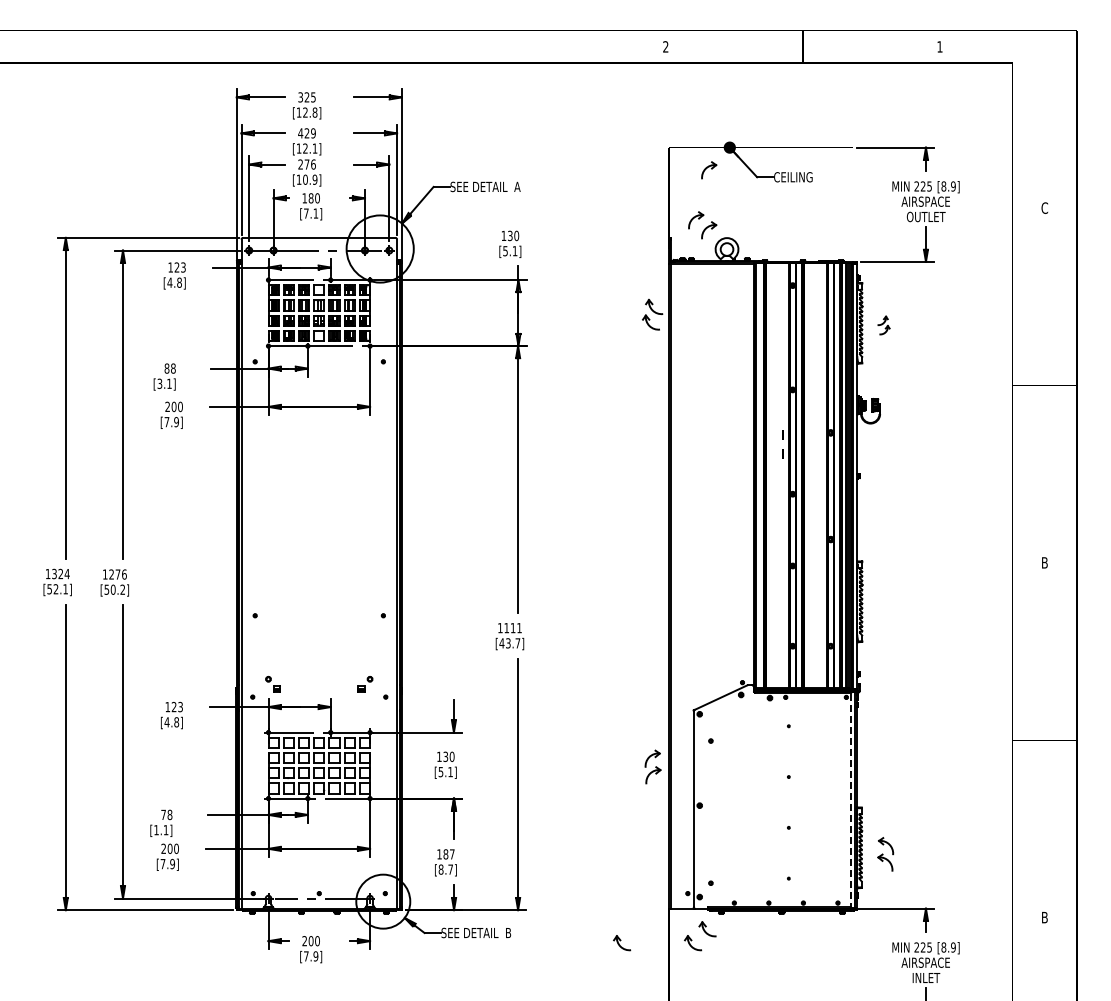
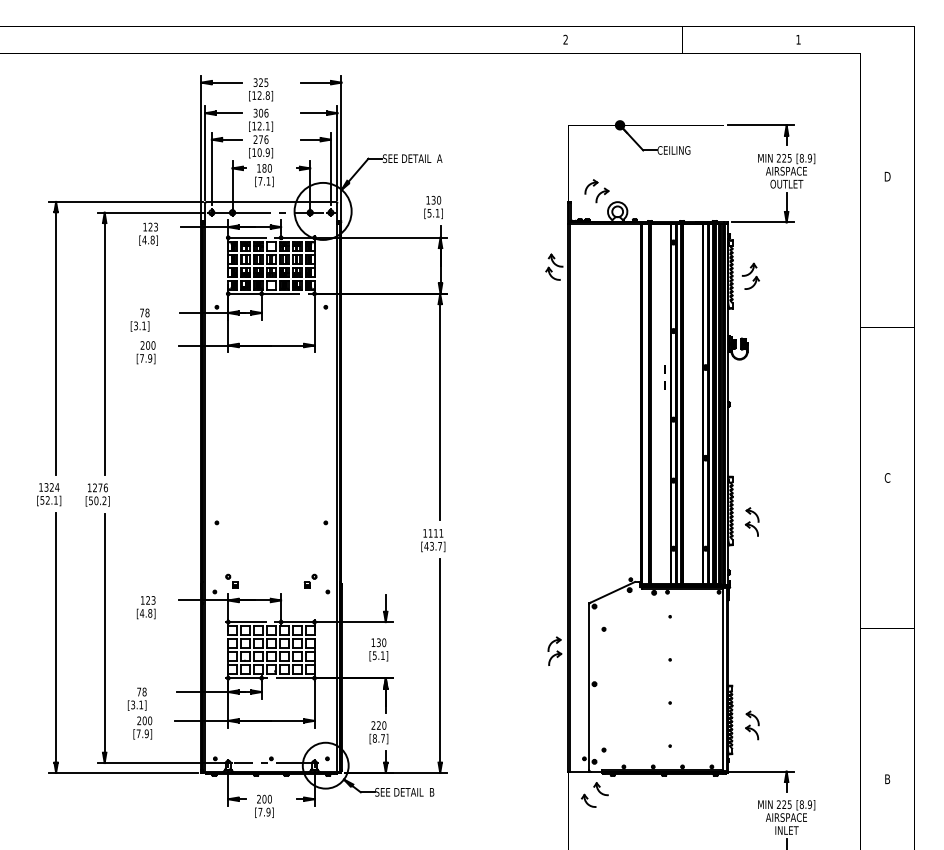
text: (306, 133) -> (260, 113), 429 -> 306
part: (709, 170) -> (602, 144), removed
text: (1044, 207) -> (887, 176), C -> D
part: (883, 325) -> (750, 276), size x1.67
text: (166, 368) -> (141, 312), 88 -> 78
text: (1044, 562) -> (887, 477), B -> C
part: (885, 614) -> (752, 521), added
line: (850, 800) -> (722, 679), dashed -> solid
text: (156, 830) -> (133, 705), [1.1] -> [3.1]
text: (445, 854) -> (378, 725), 187 -> 220
part: (622, 943) -> (528, 801), removed

